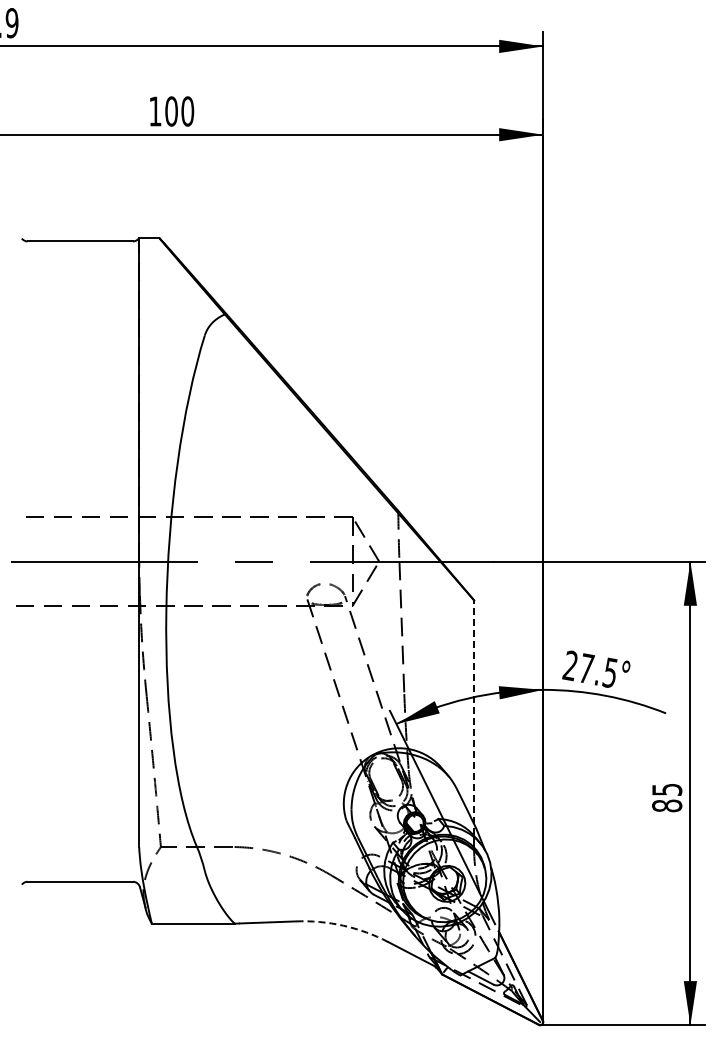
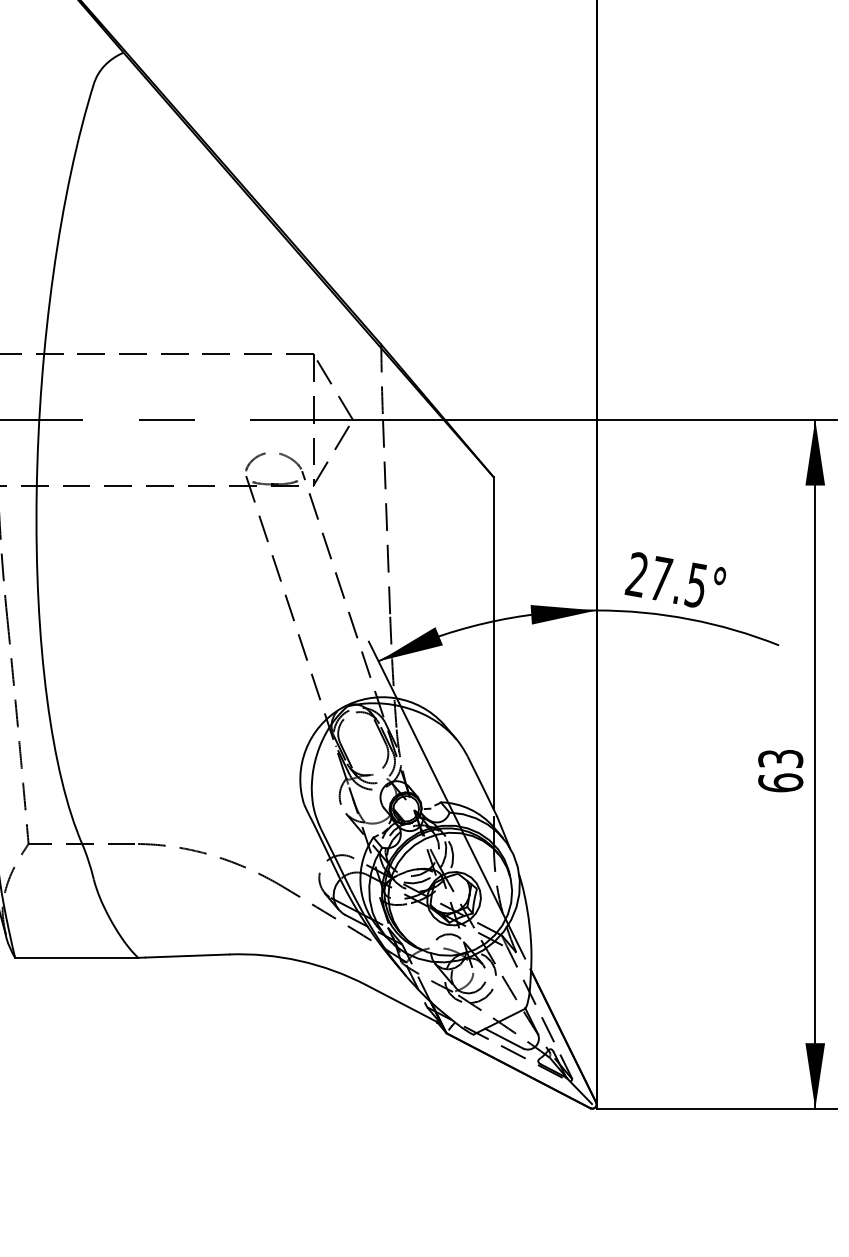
line: (474, 712) -> (494, 644), dashed -> solid
text: (667, 797) -> (781, 770), 85 -> 63
arc: (343, 925) -> (299, 960), dashed -> solid

